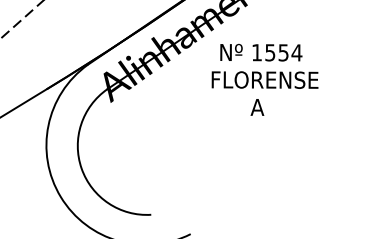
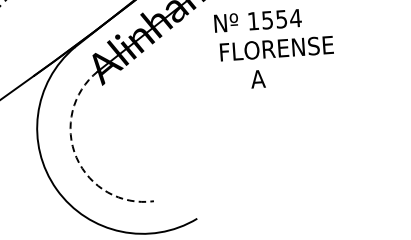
text: (264, 79) -> (276, 48), moved
arc: (81, 168) -> (76, 157), solid -> dashed

